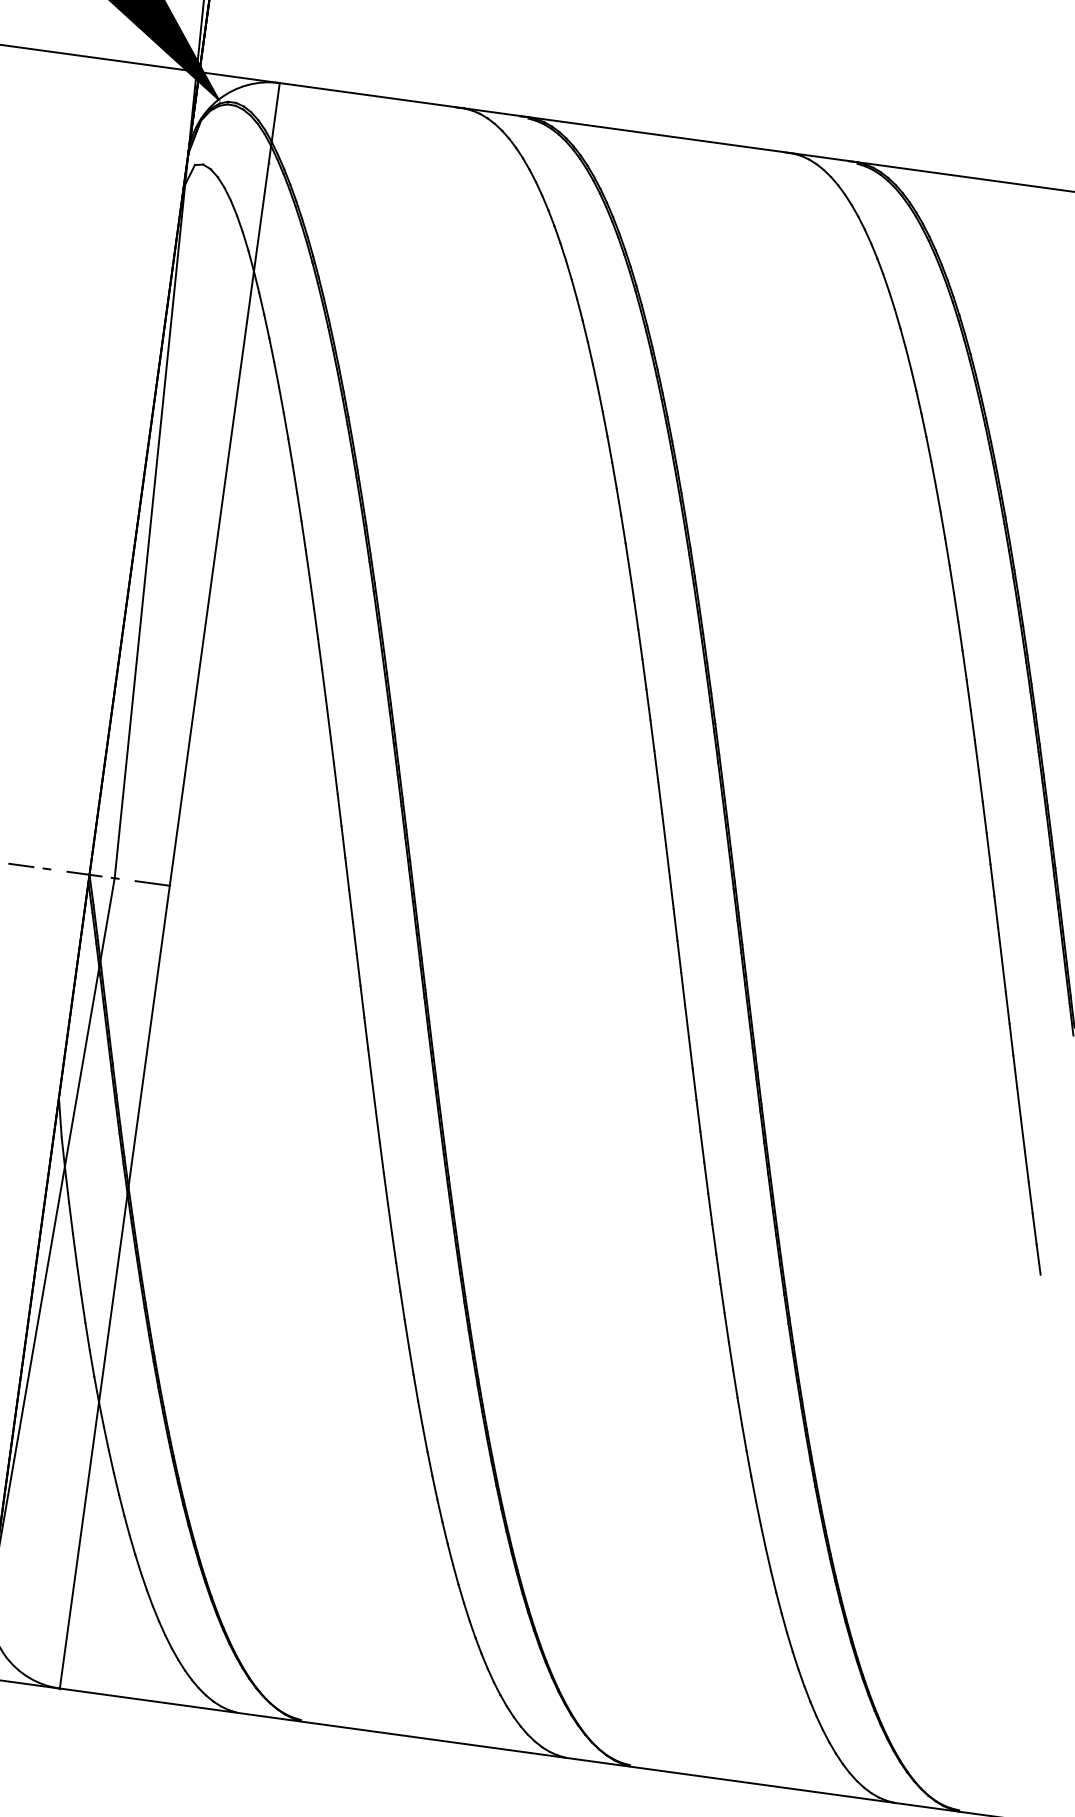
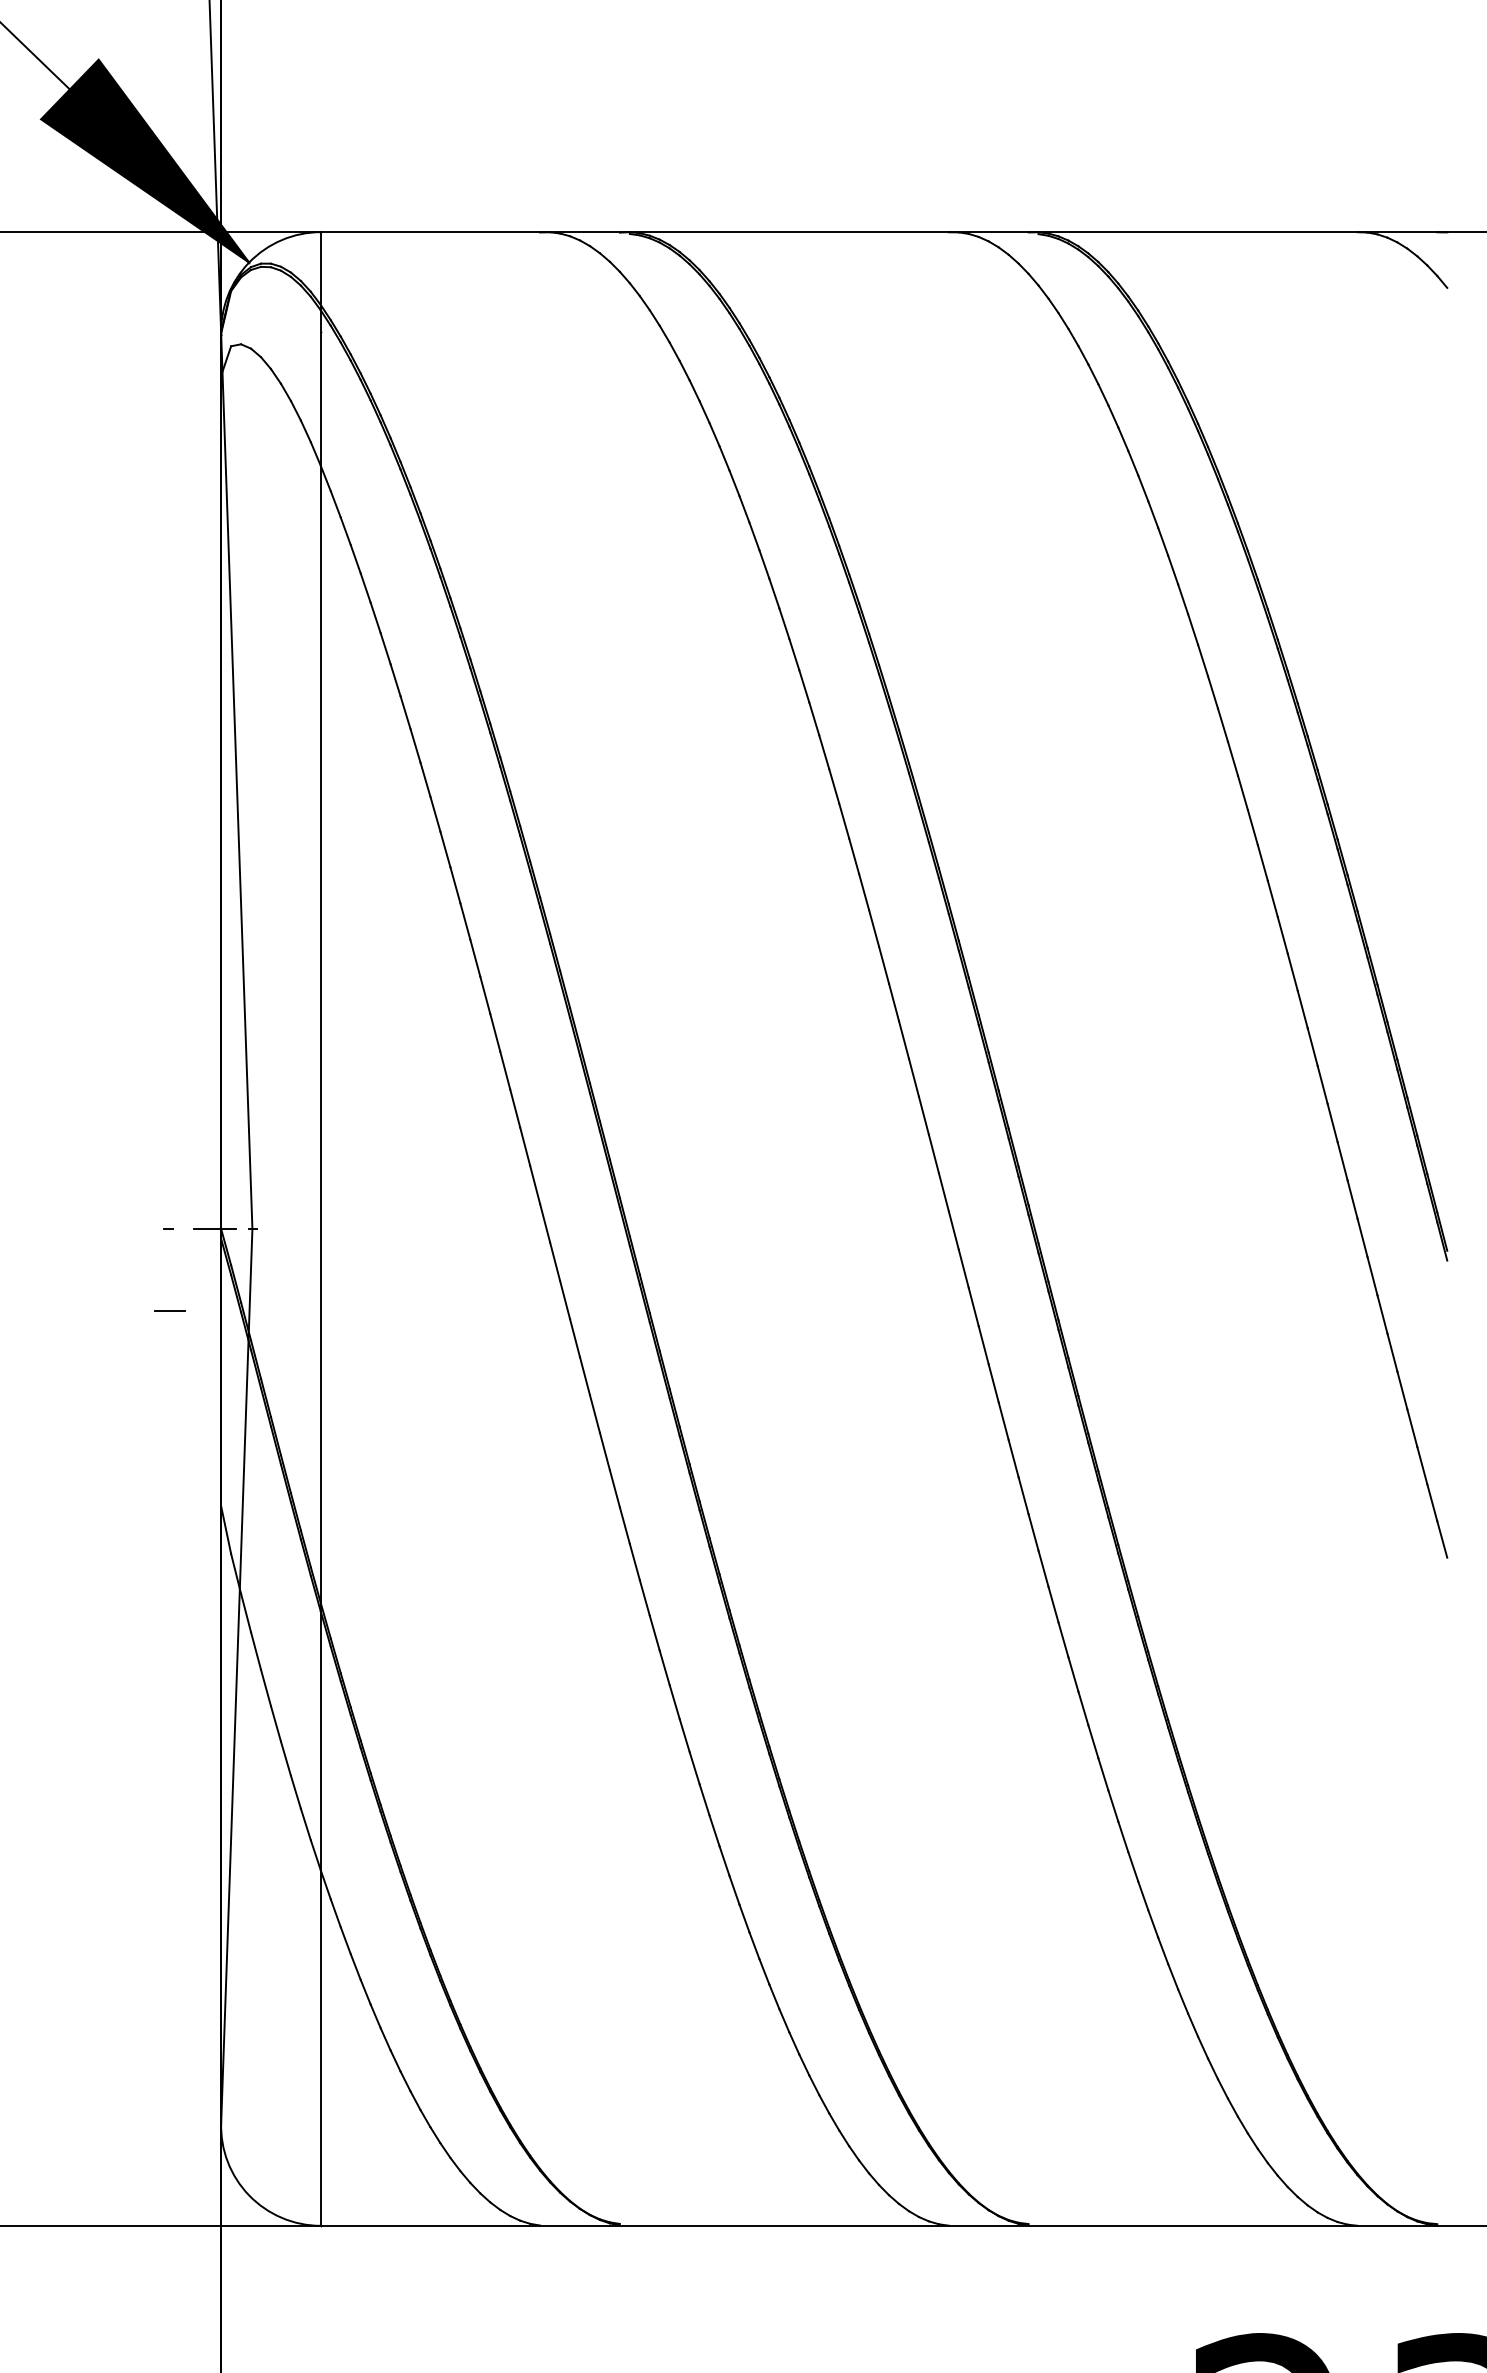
line: (20, 864) -> (169, 1310), moved
line: (152, 883) -> (299, 1229), removed

